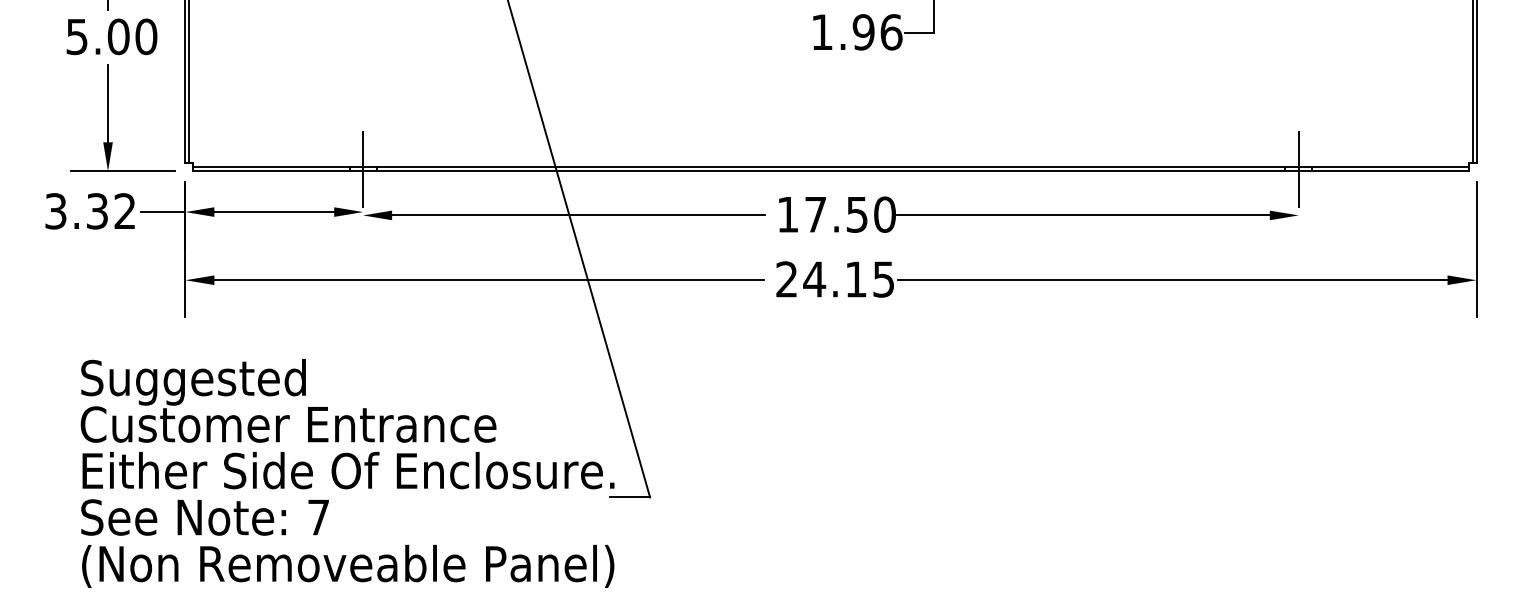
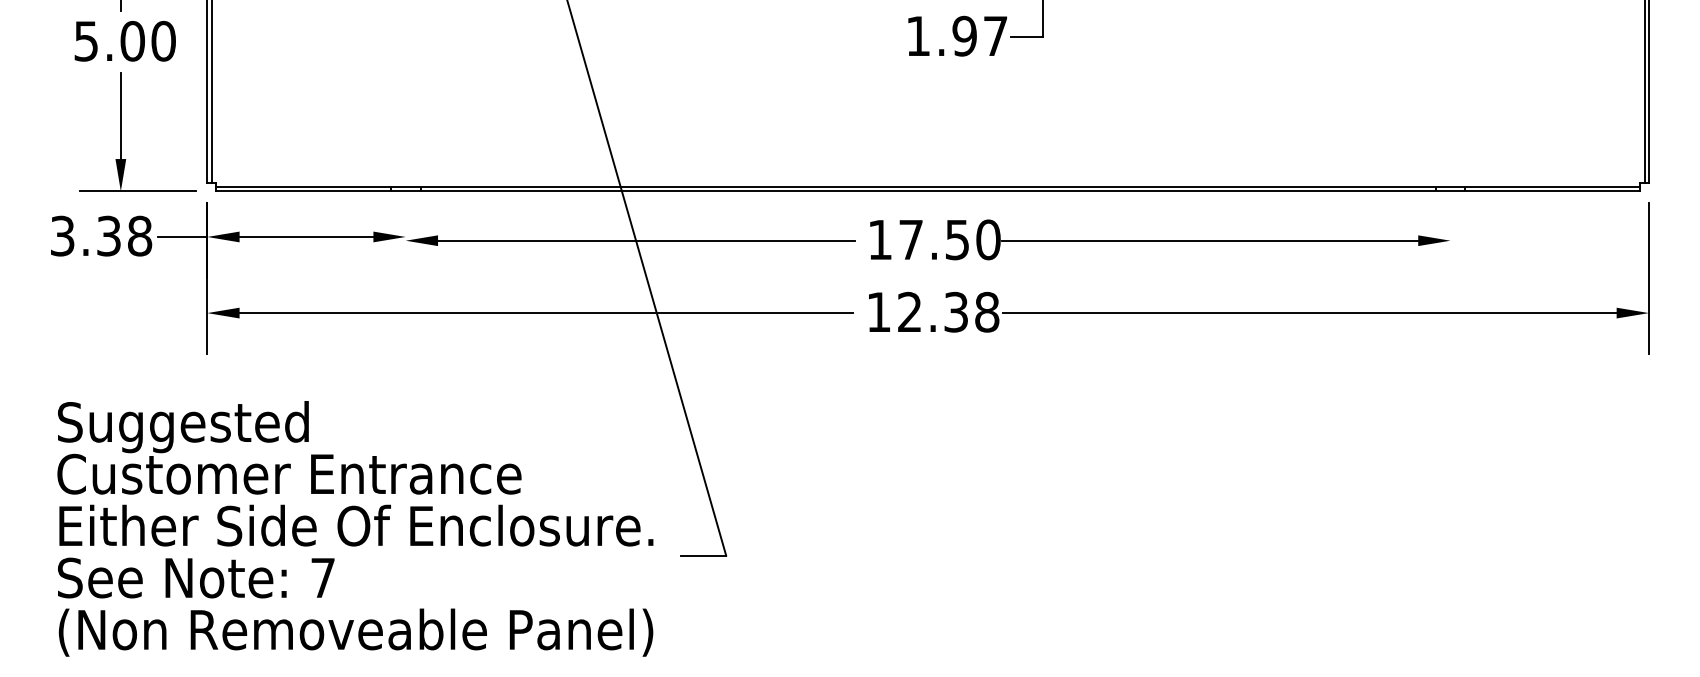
text: (891, 31) -> (995, 35), 1.96 -> 1.97
line: (362, 168) -> (405, 188), removed
line: (1298, 168) -> (1450, 188), removed
text: (125, 210) -> (140, 235), 3.32 -> 3.38
text: (835, 278) -> (933, 311), 24.15 -> 12.38
text: (347, 473) -> (355, 528), moved

